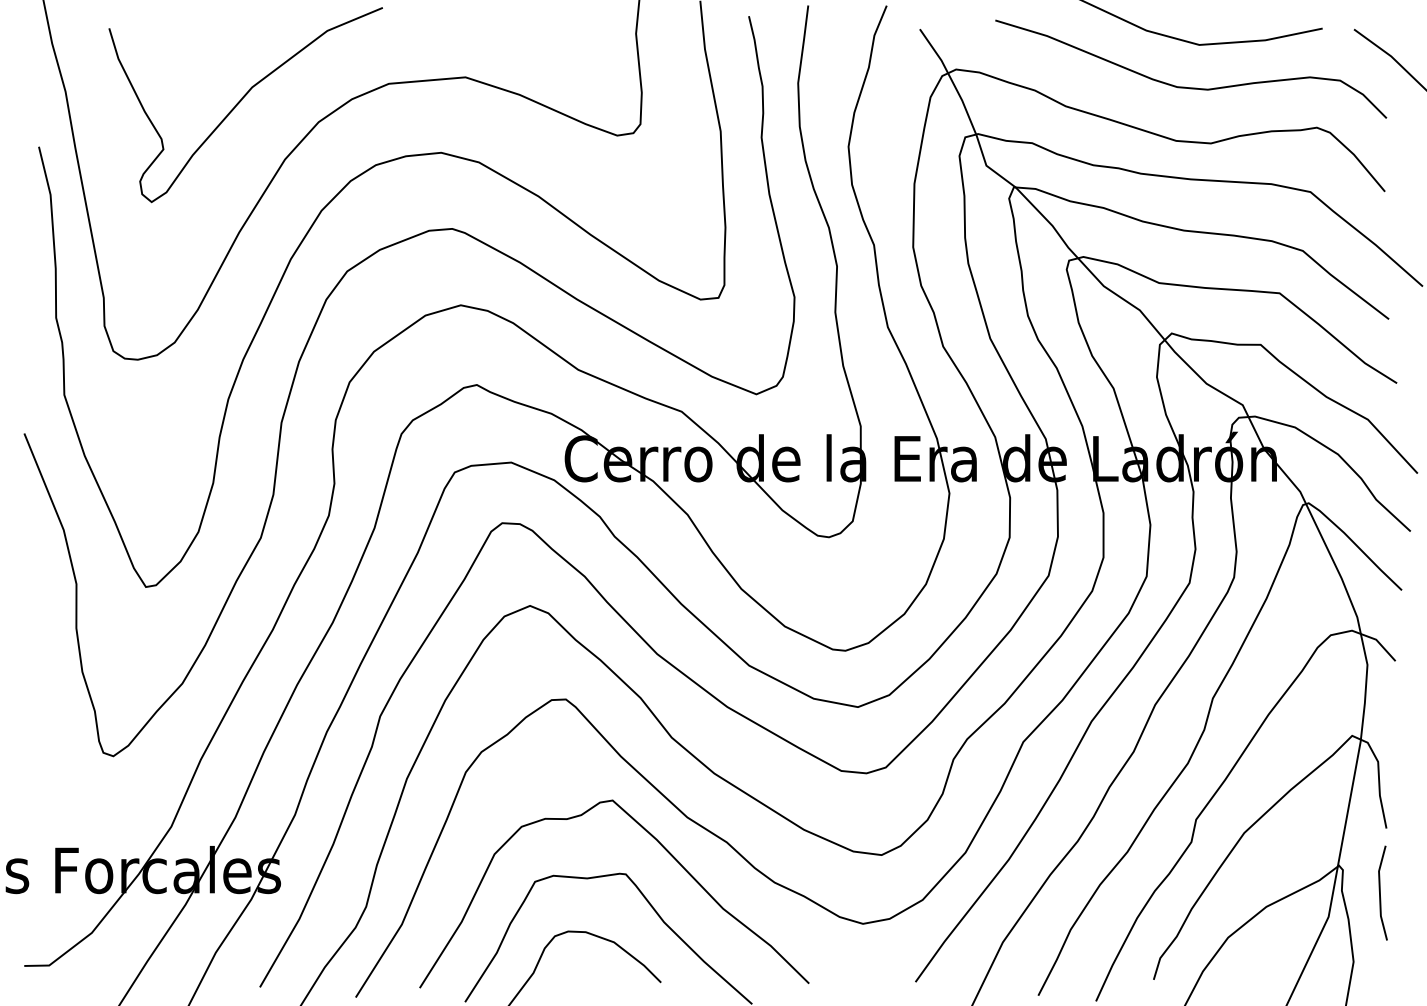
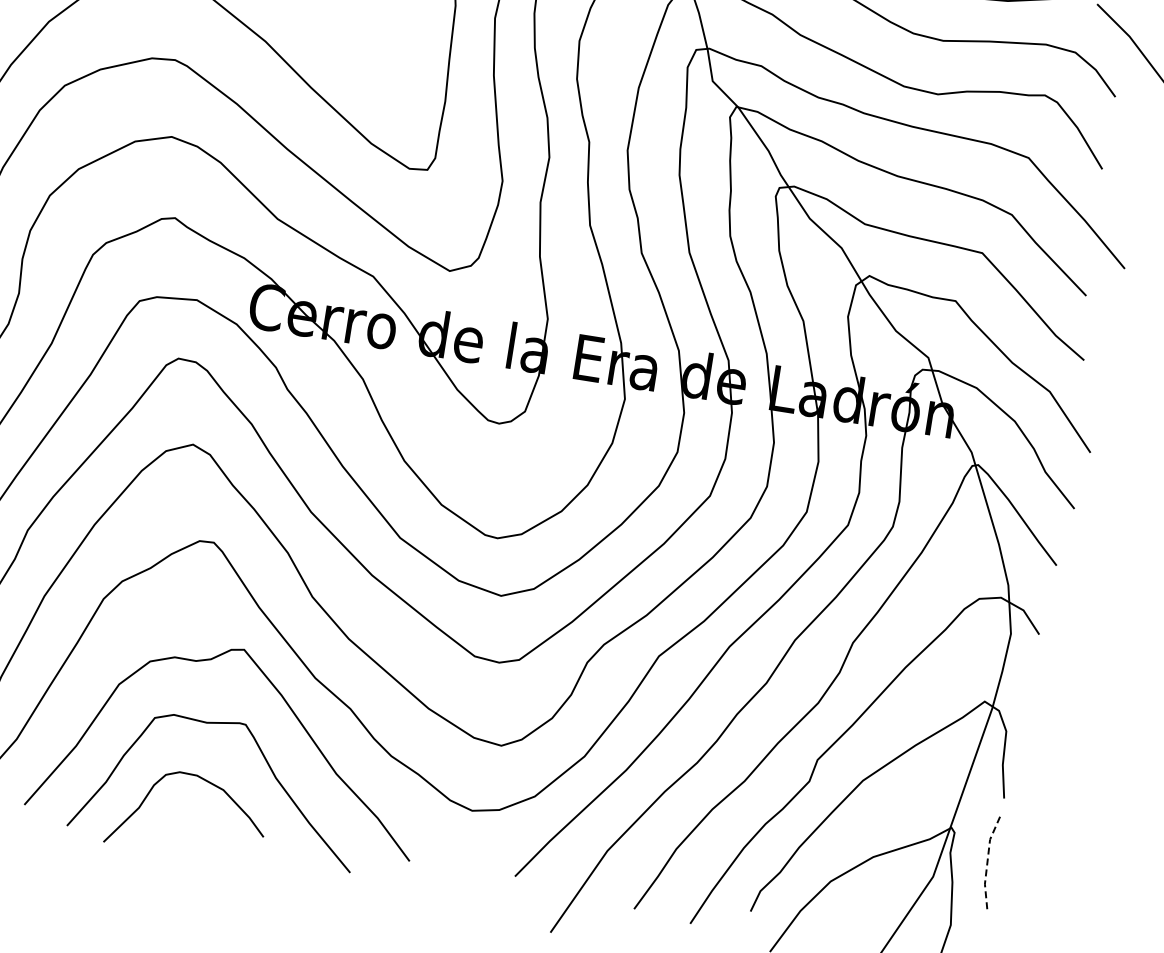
line: (1379, 893) -> (987, 861), solid -> dashed

